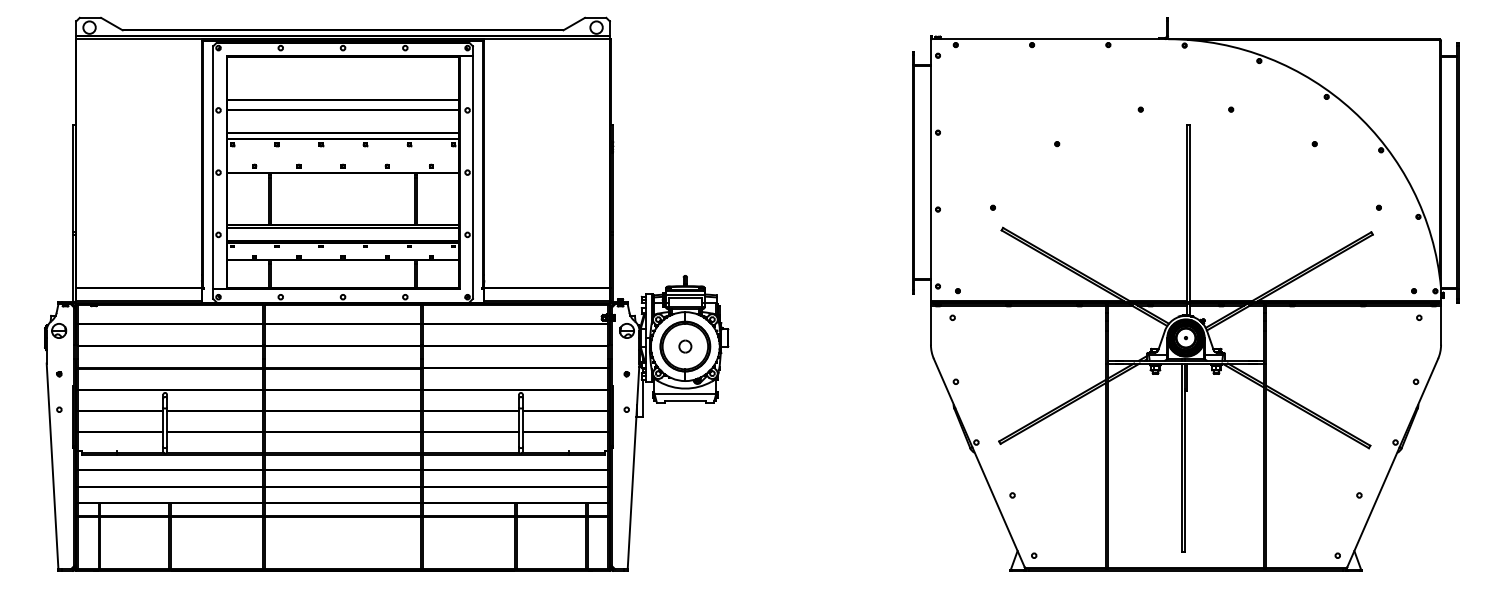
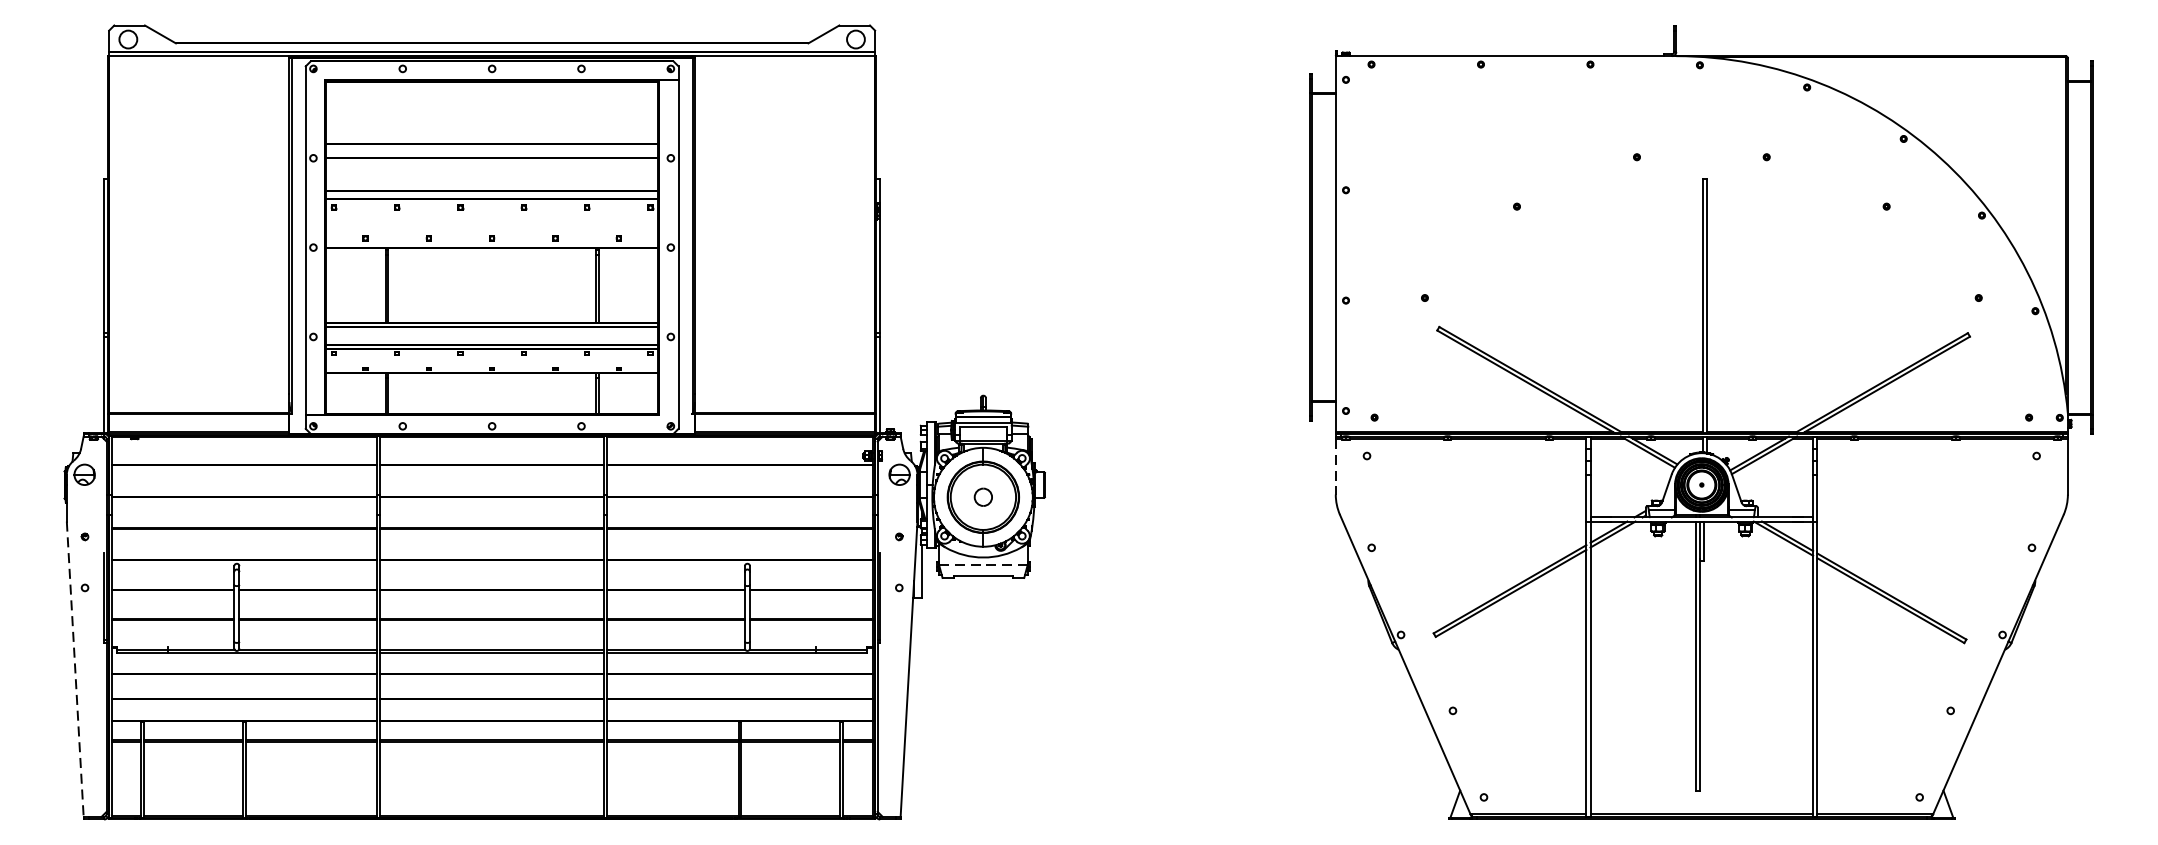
line: (930, 325) -> (1335, 466), solid -> dashed
line: (685, 393) -> (983, 564), solid -> dashed
line: (52, 466) -> (75, 669), solid -> dashed

